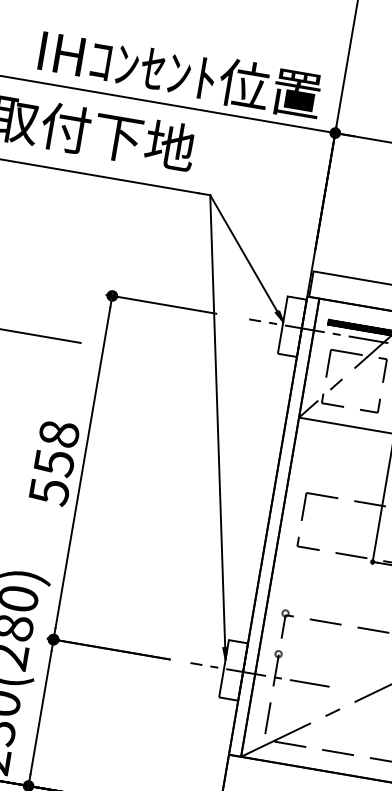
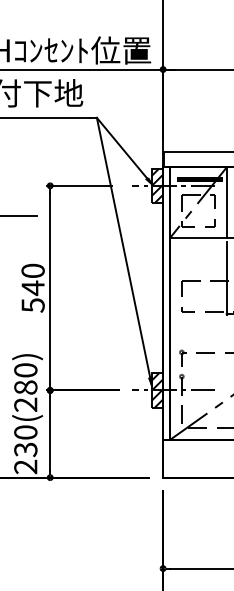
hatch: (292, 326) -> (157, 185), added
text: (55, 448) -> (32, 279), 558 -> 540
hatch: (233, 670) -> (157, 390), added

